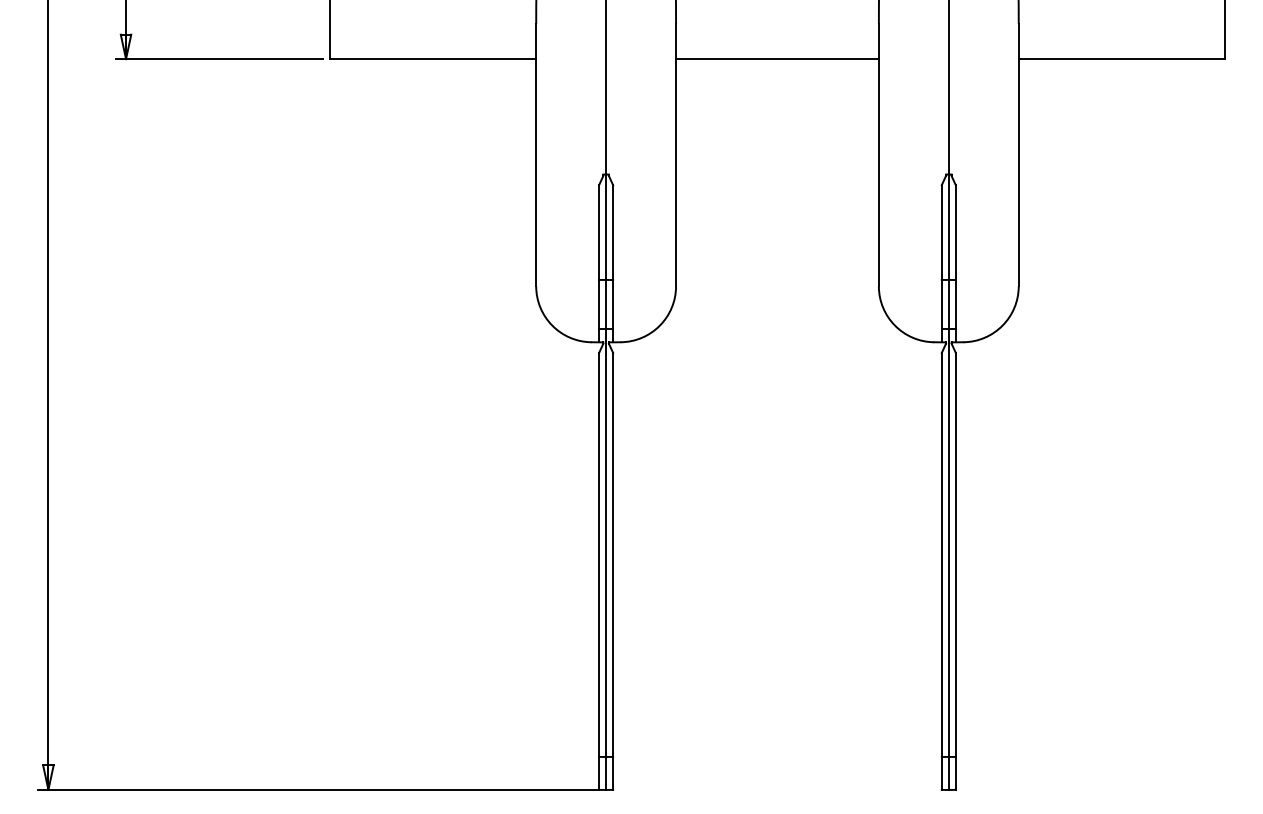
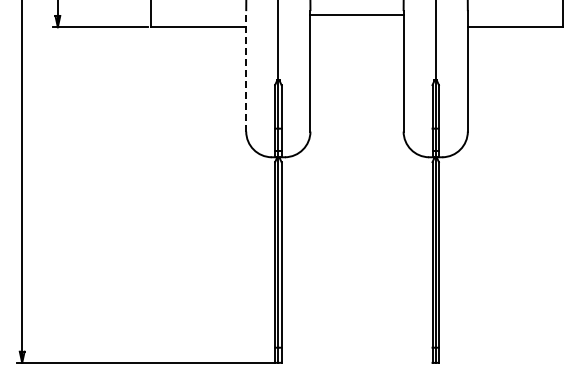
line: (776, 59) -> (356, 15), moved
line: (536, 153) -> (246, 70), solid -> dashed

